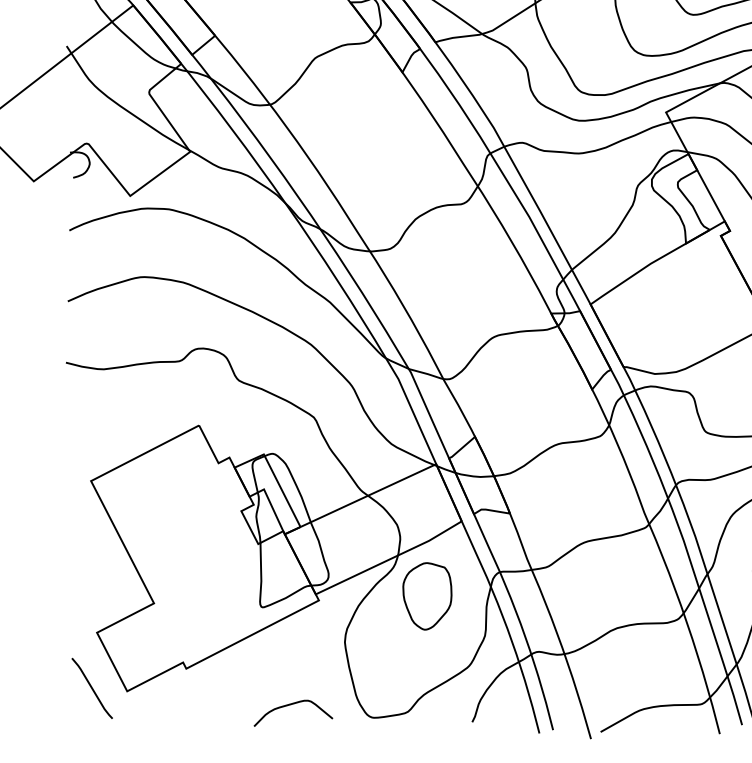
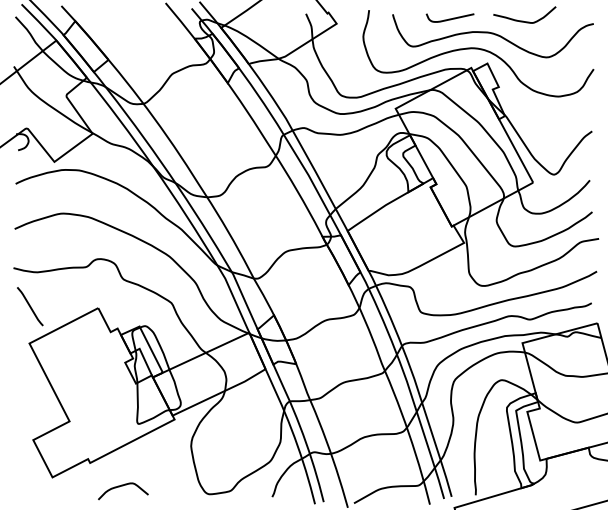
part: (427, 595) -> (243, 416), removed
curve: (92, 688) -> (30, 306), moved
curve: (293, 705) -> (123, 486), moved

